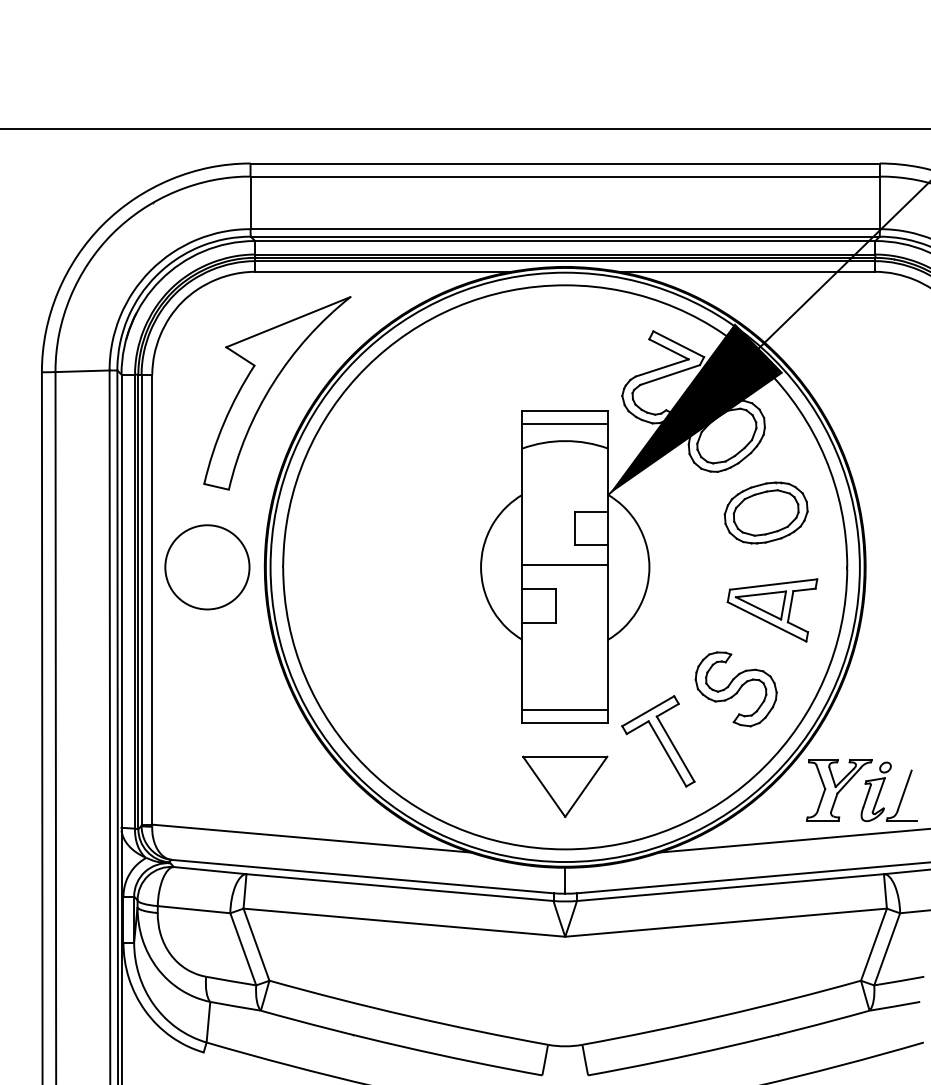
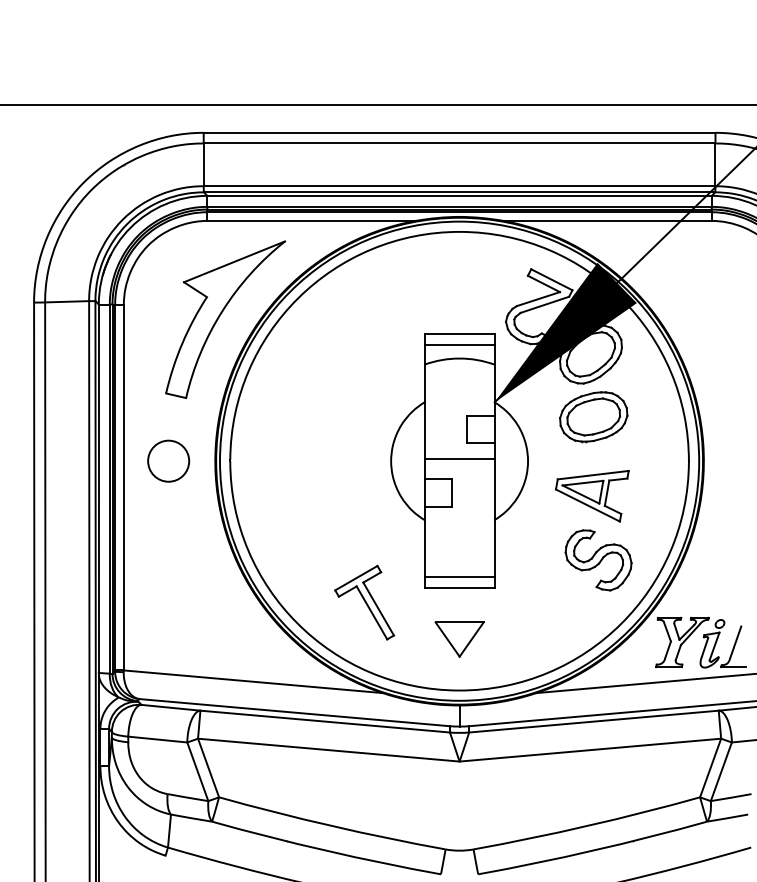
part: (765, 512) -> (593, 416), moved
circle: (207, 567) -> (168, 461), size x0.6
part: (772, 610) -> (592, 496), moved
part: (658, 741) -> (364, 602), moved
part: (565, 786) -> (459, 639), size x0.7

